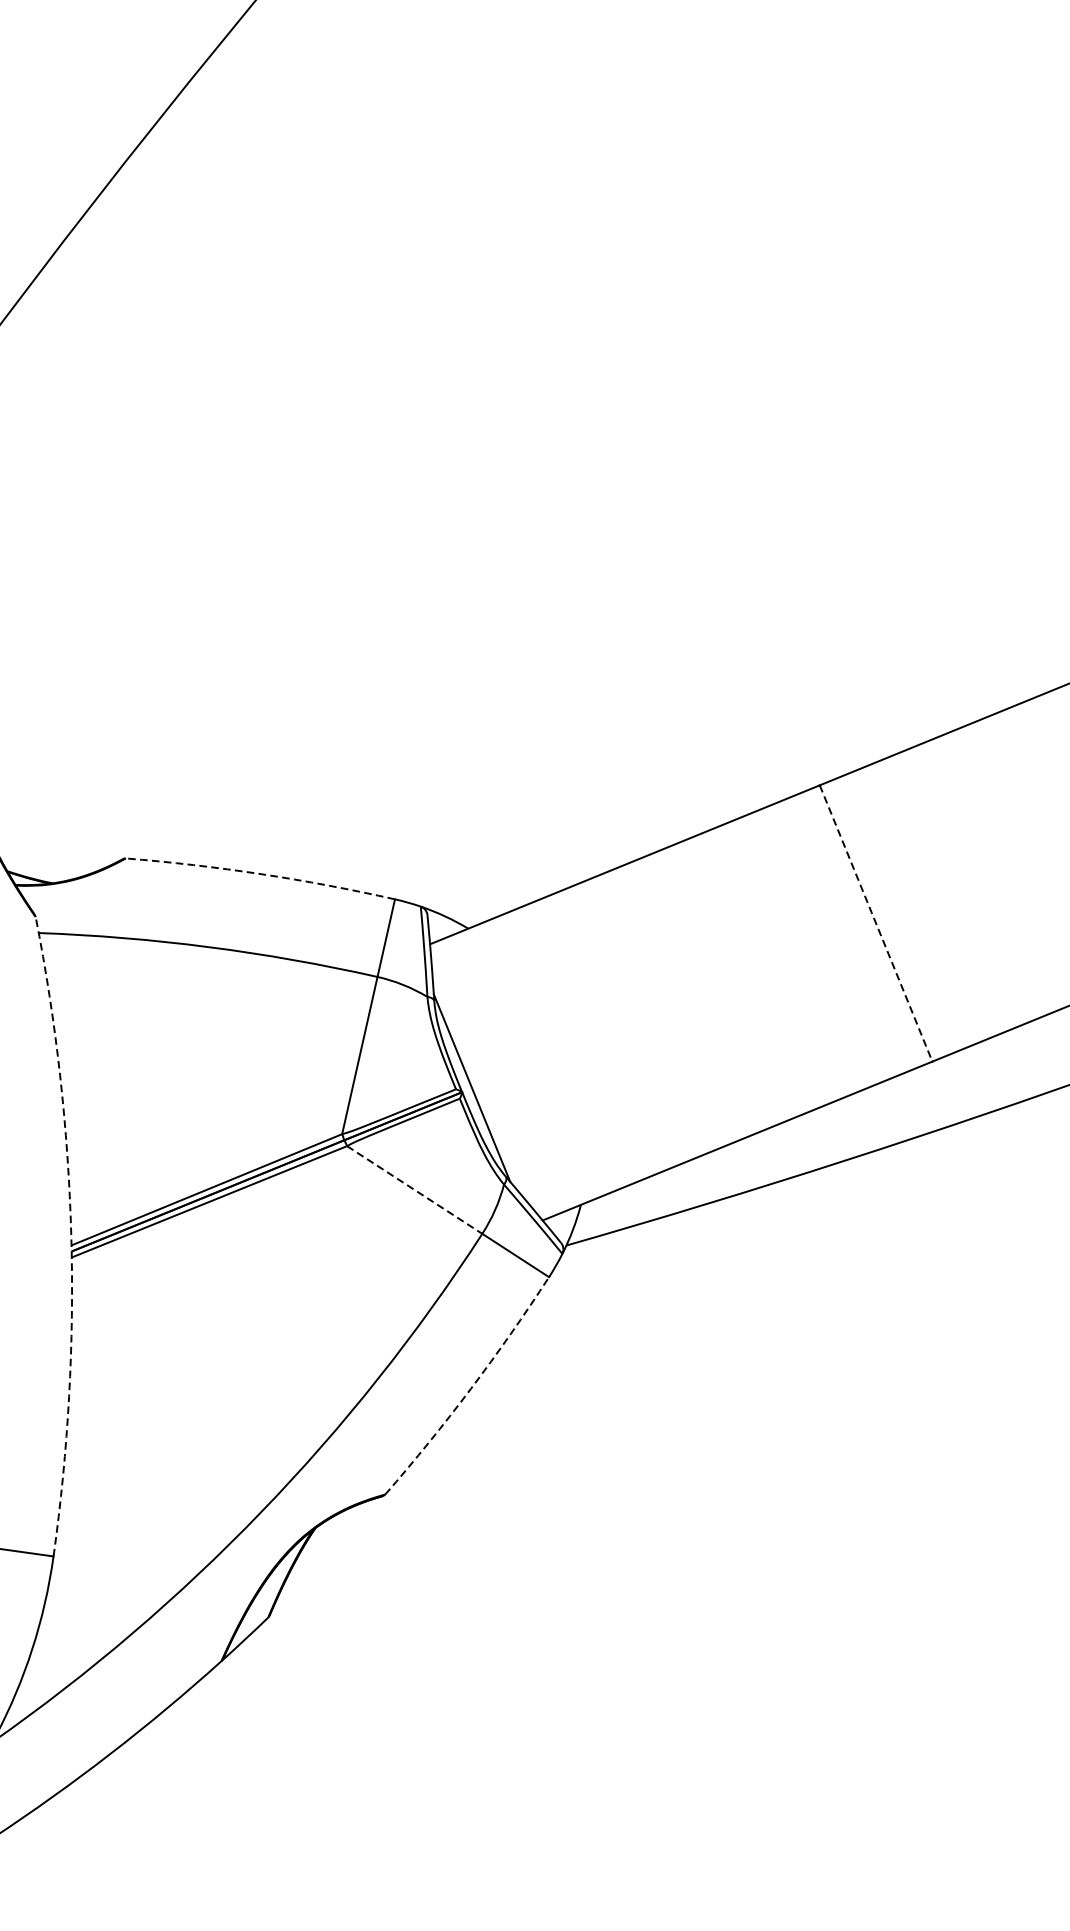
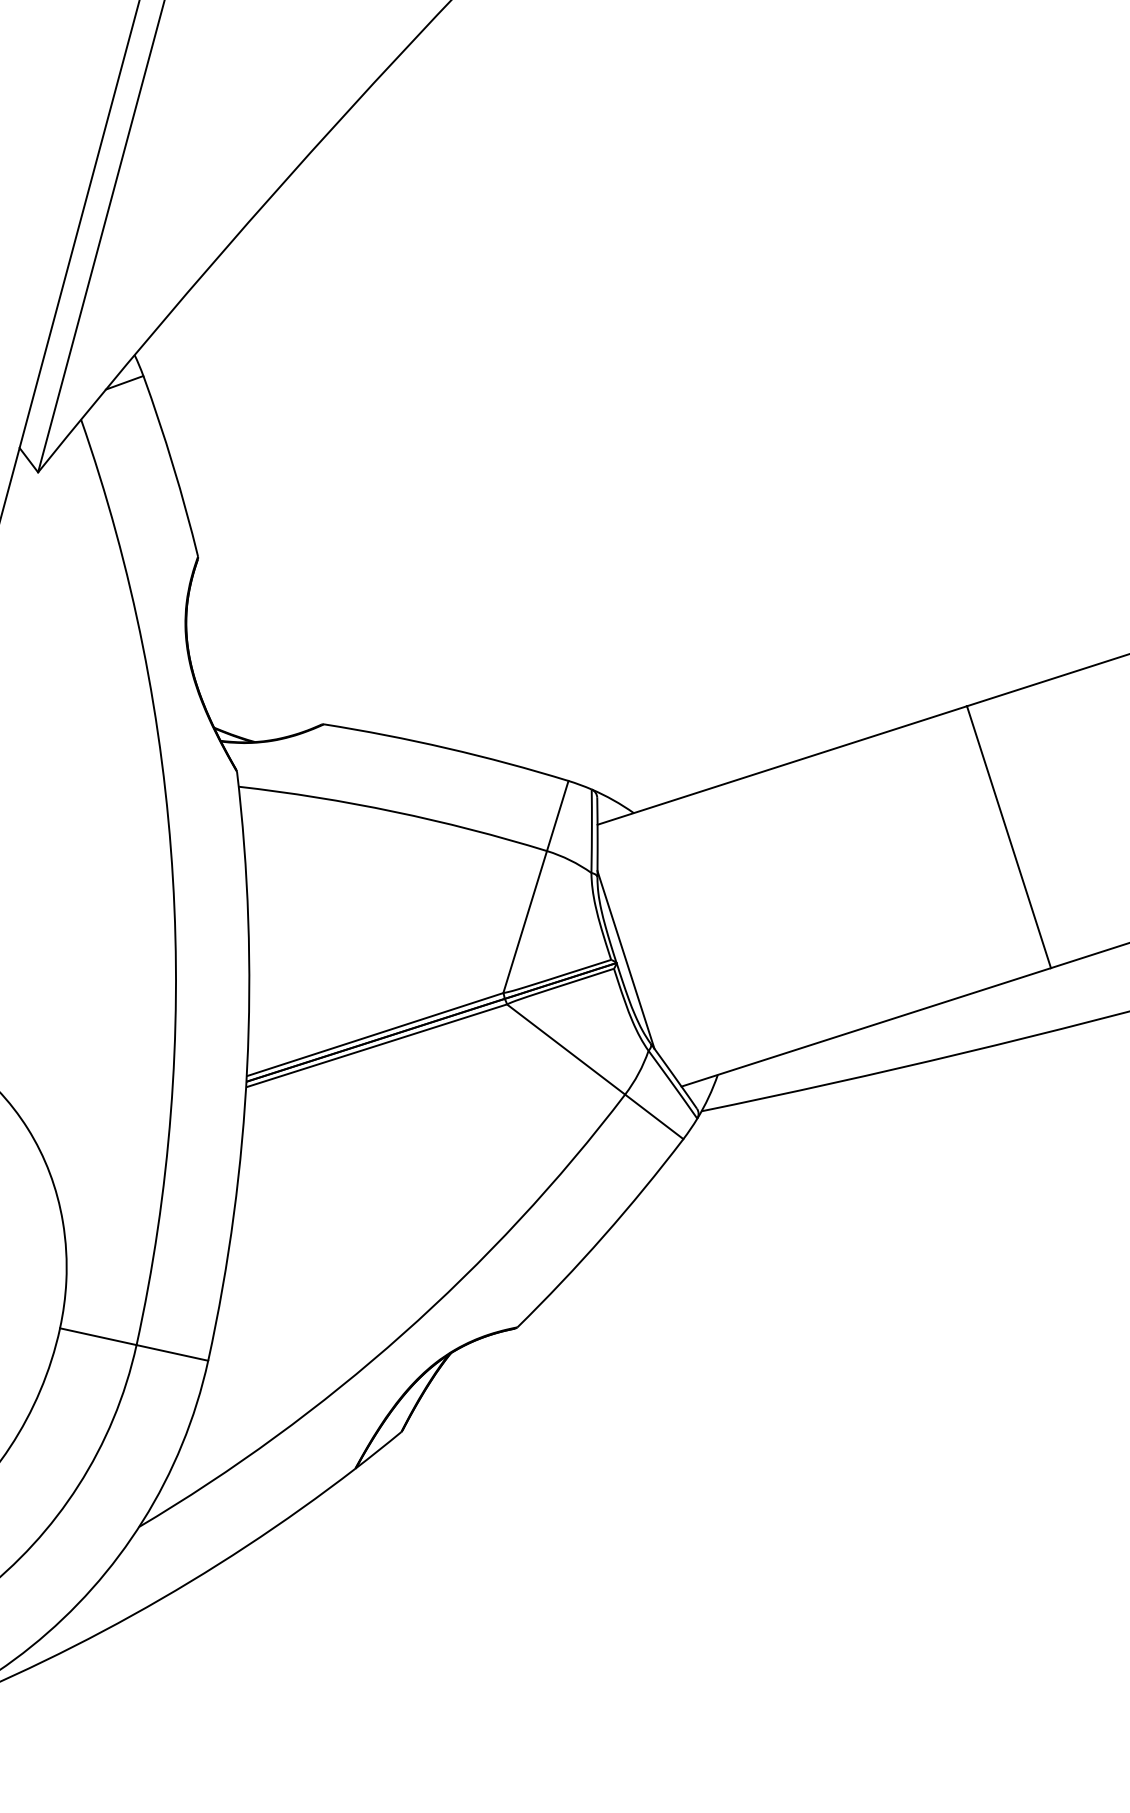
arc: (261, 874) -> (447, 748), dashed -> solid
line: (876, 923) -> (1009, 837), dashed -> solid
line: (415, 1189) -> (566, 1049), dashed -> solid
arc: (71, 1235) -> (247, 1067), dashed -> solid
arc: (470, 1389) -> (603, 1236), dashed -> solid

